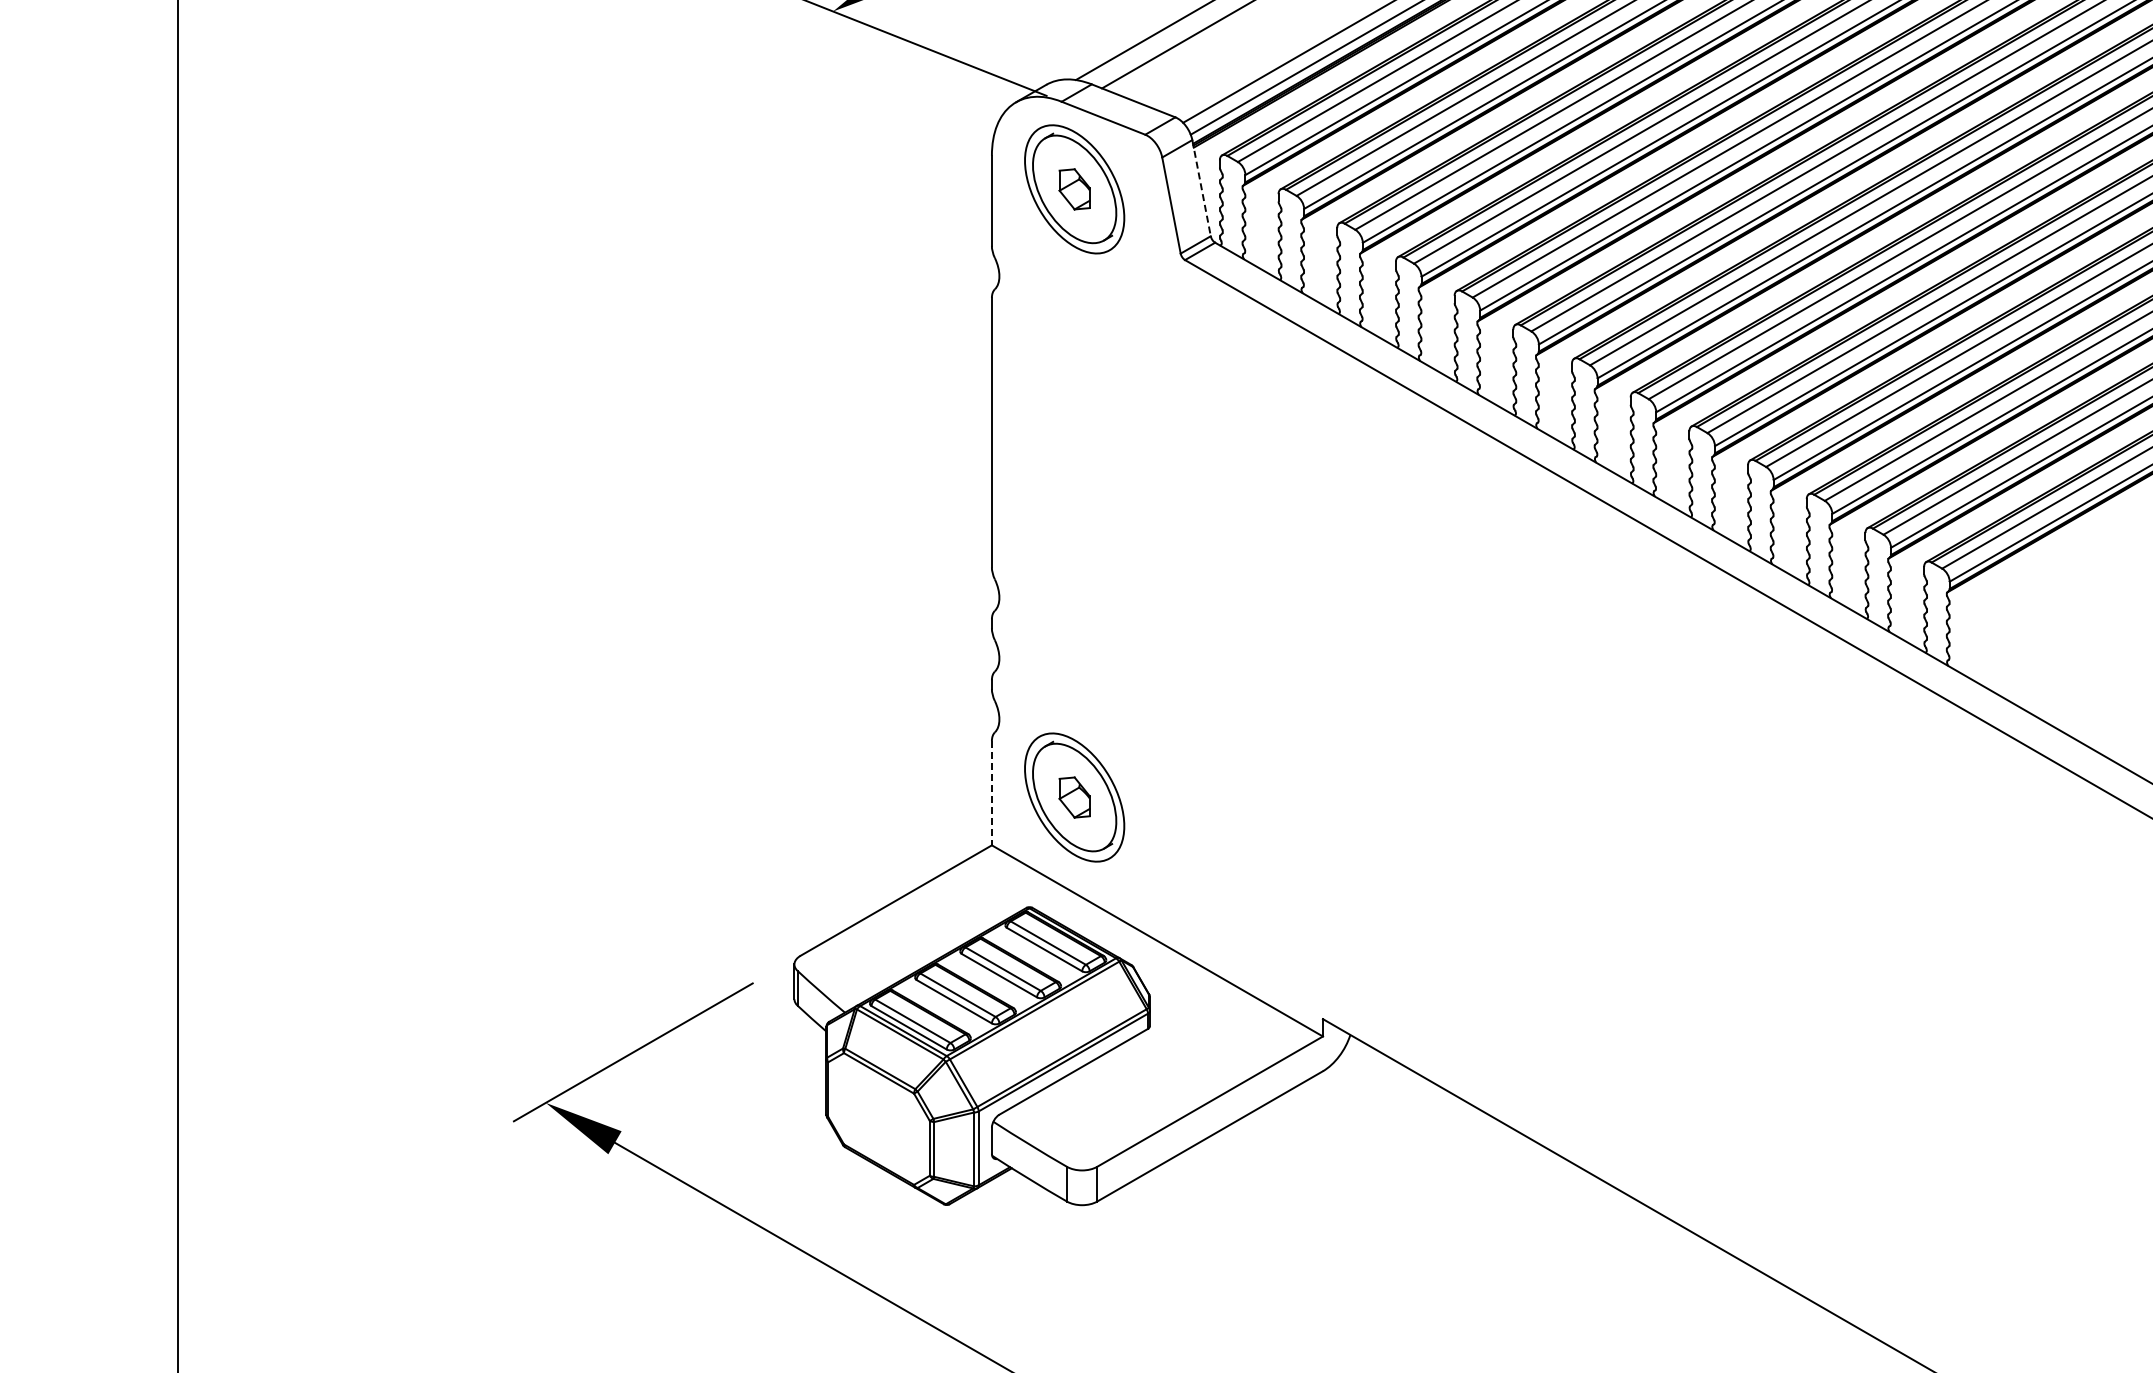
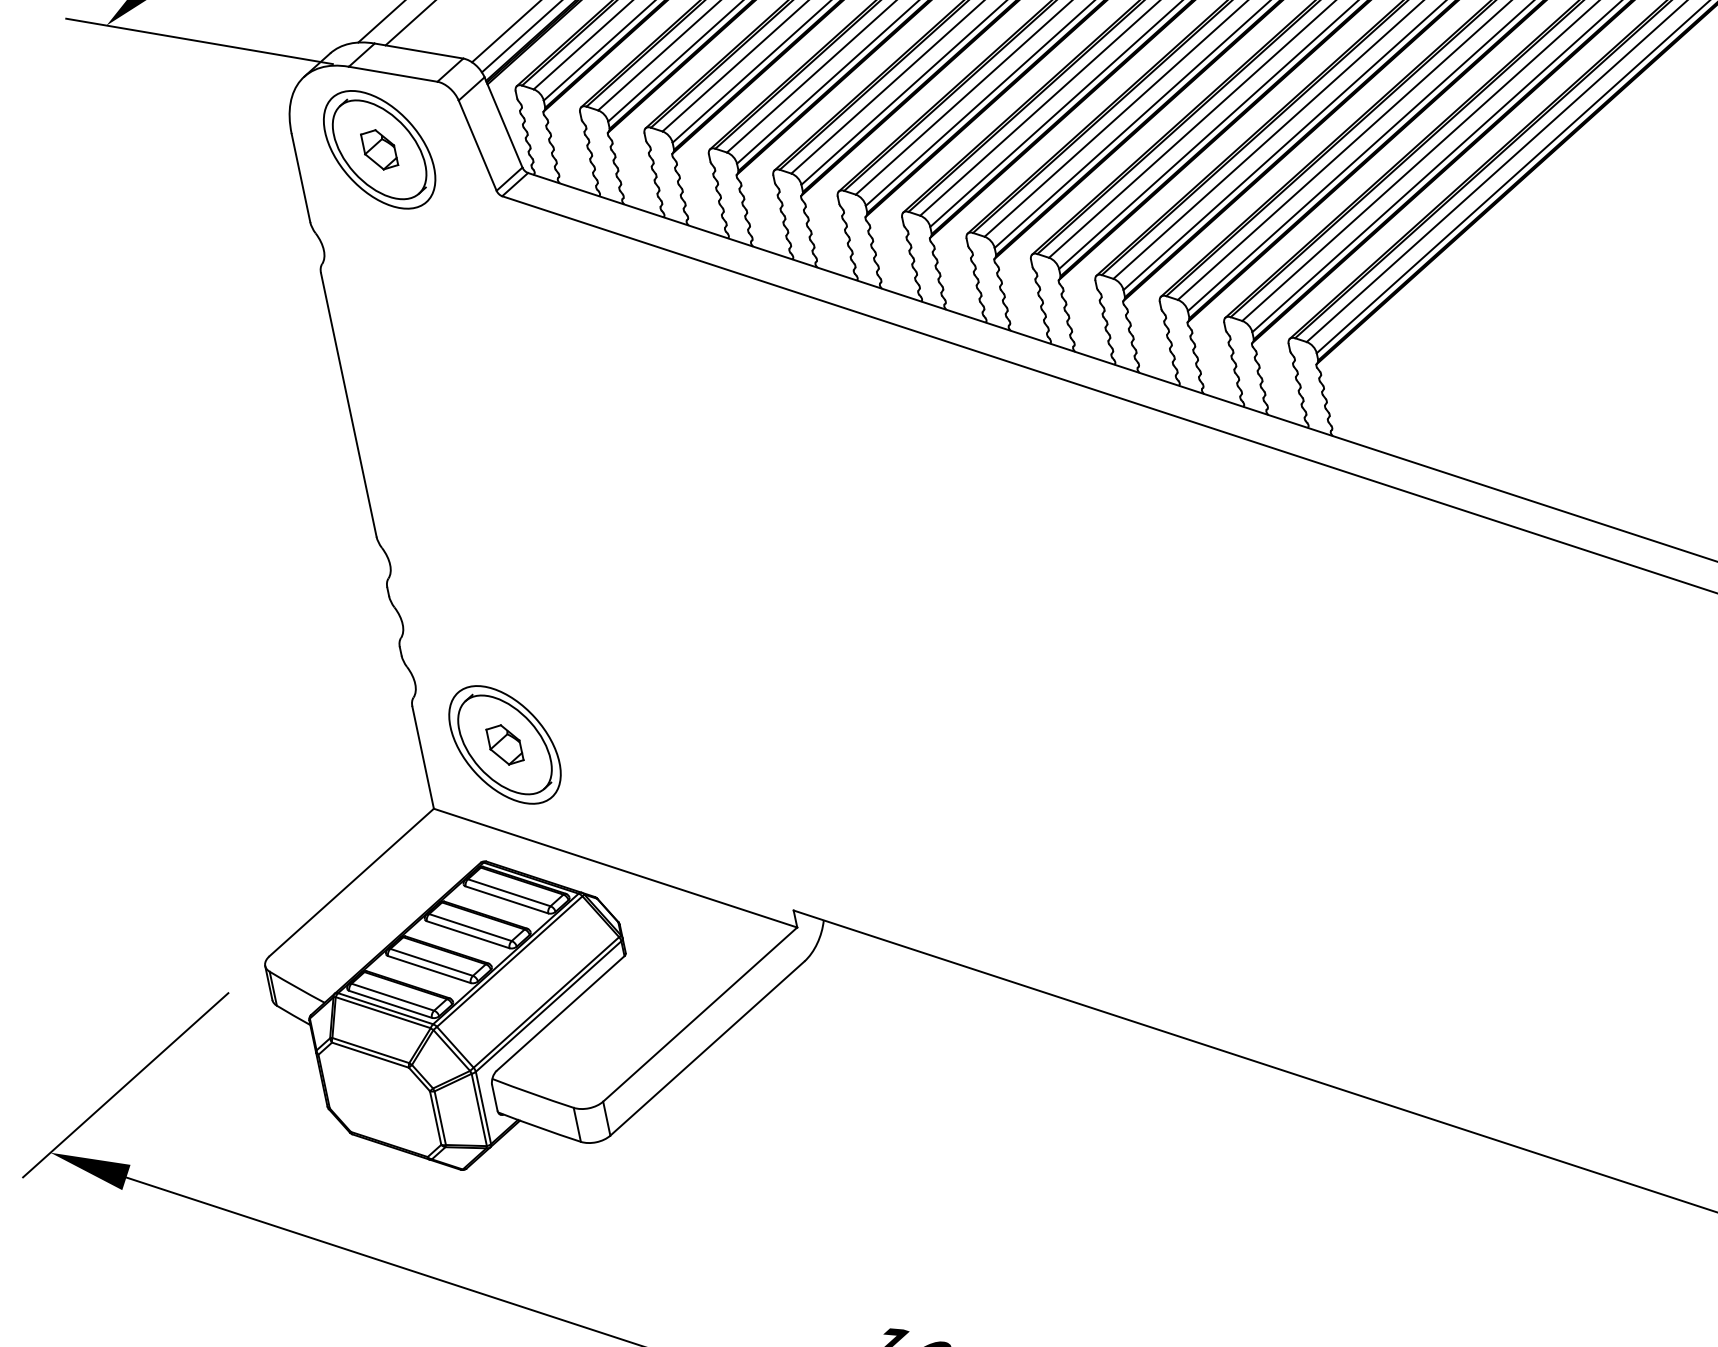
line: (1201, 188) -> (503, 122), dashed -> solid
line: (991, 793) -> (422, 758), dashed -> solid

